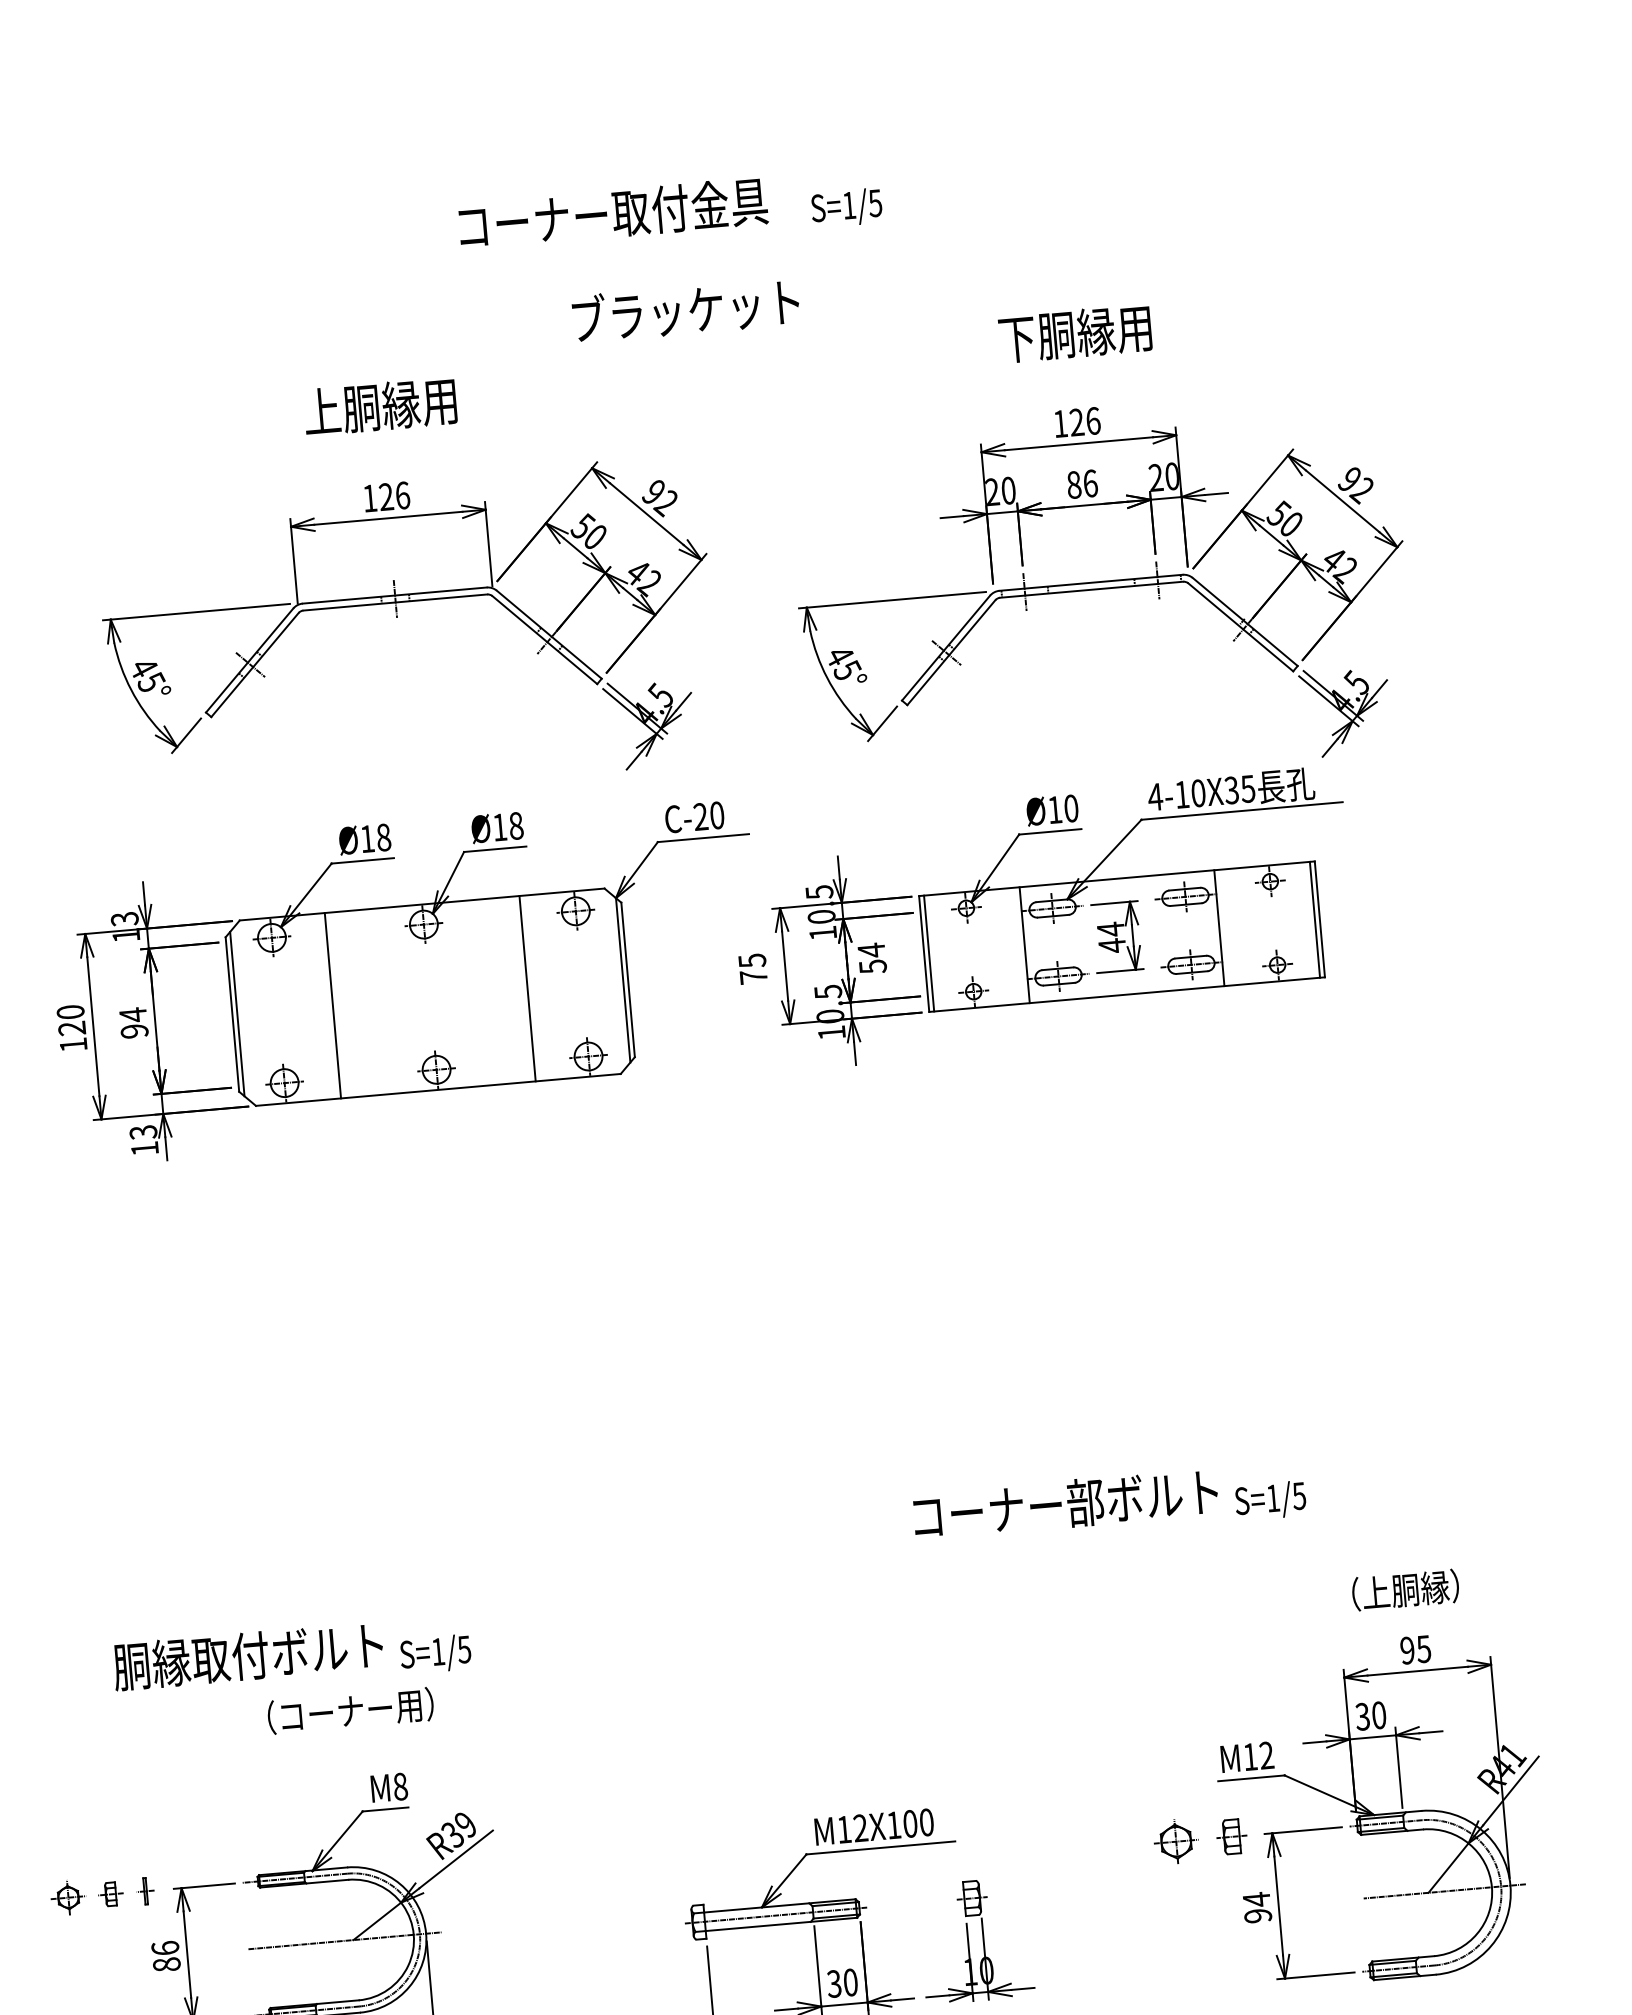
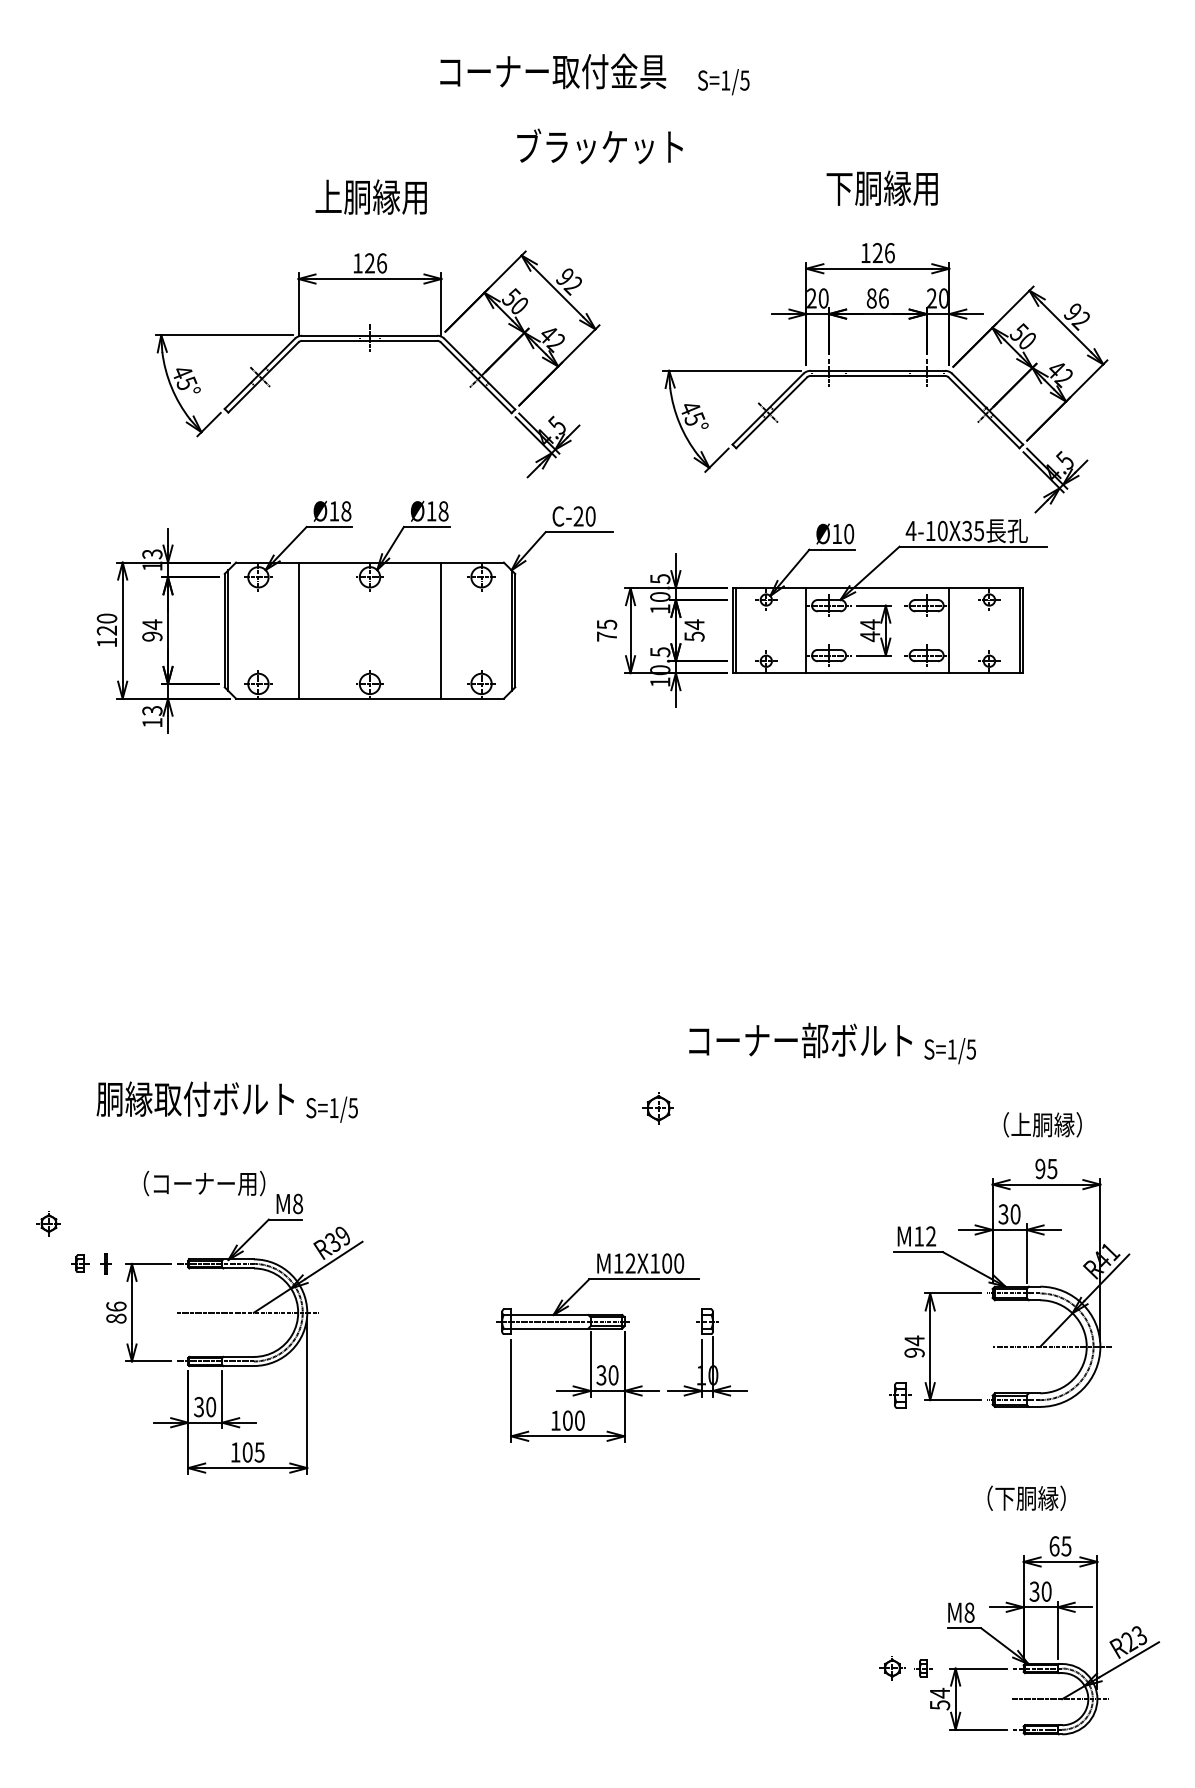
text: (350, 1710) -> (204, 1183), moved
part: (1231, 1836) -> (900, 1395), moved
part: (1174, 1841) -> (657, 1108), moved
part: (67, 1897) -> (48, 1223), moved

